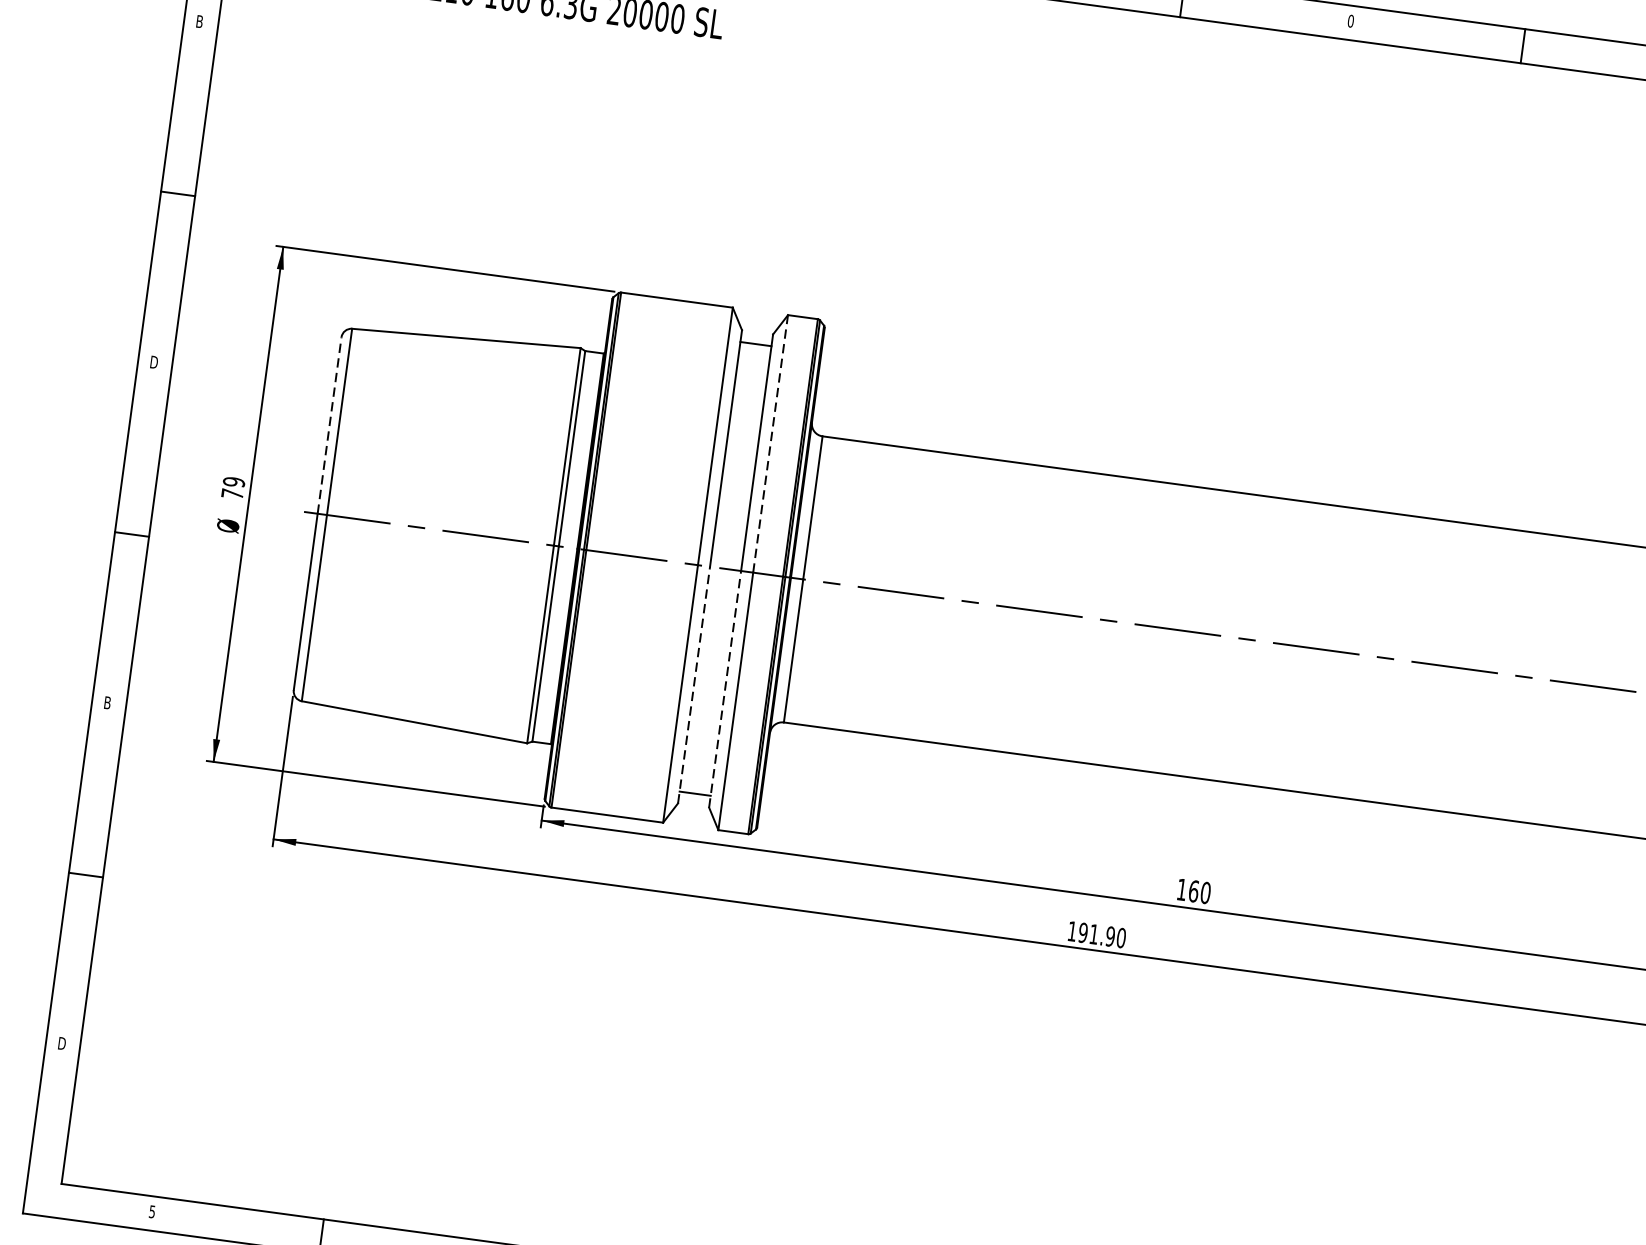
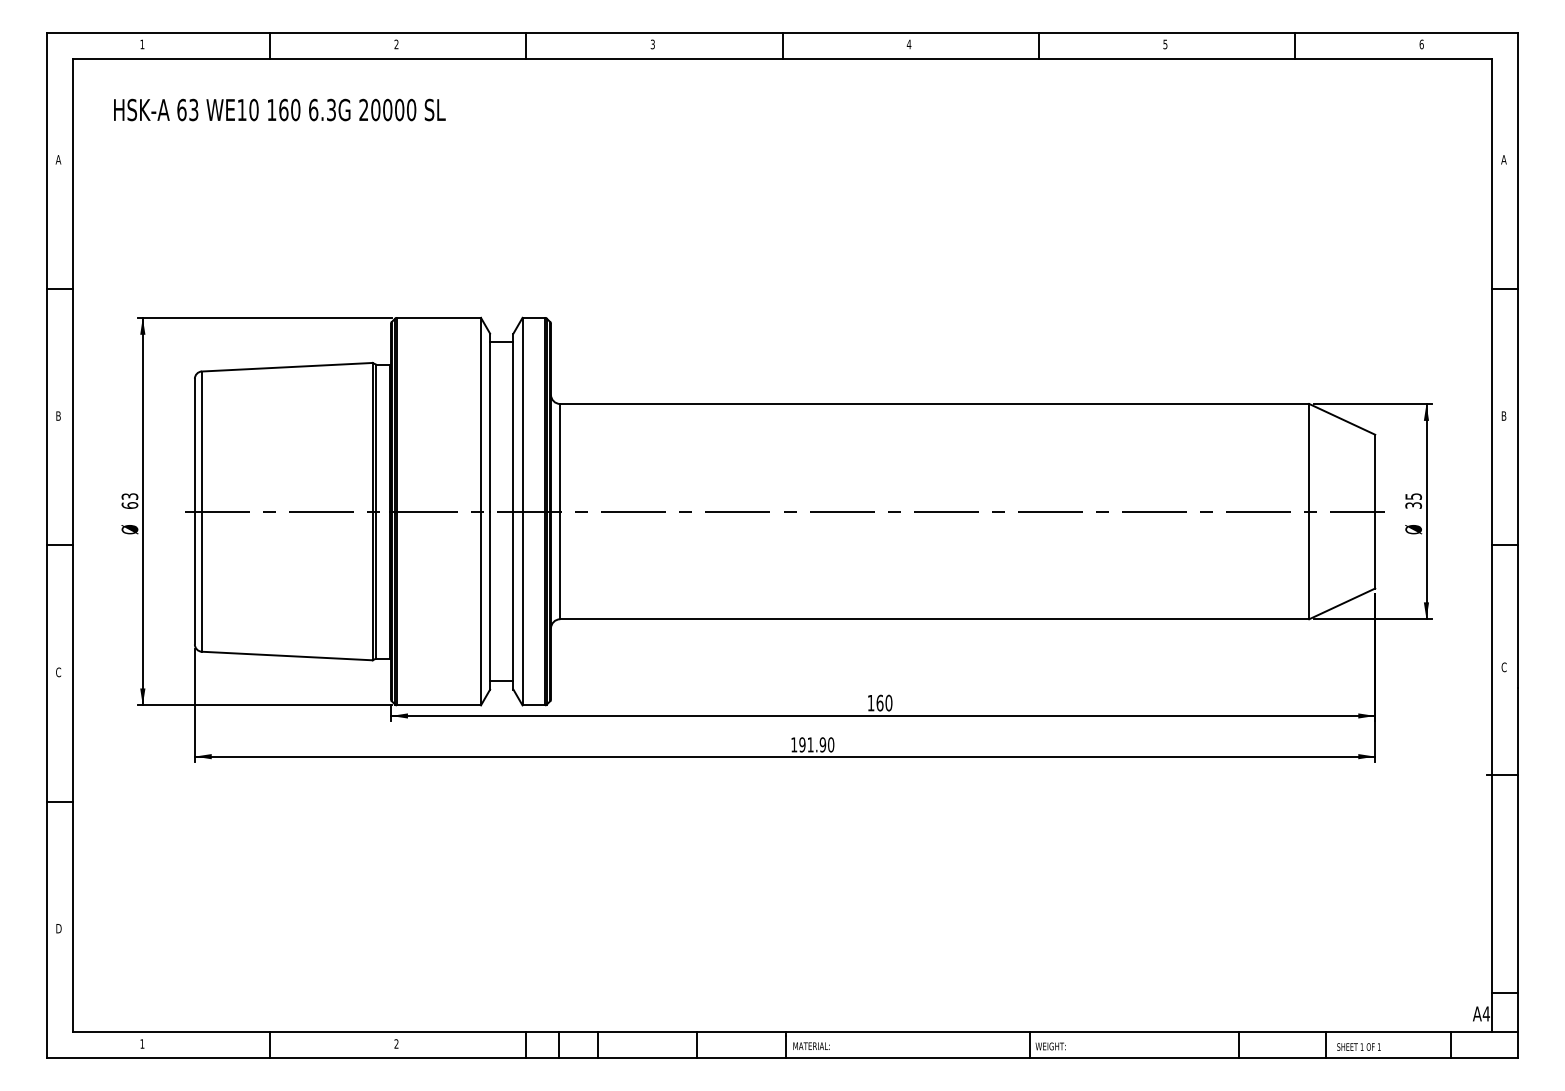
text: (199, 21) -> (58, 159), B -> A
text: (1350, 21) -> (908, 44), 0 -> 4
text: (155, 361) -> (59, 415), D -> B
line: (329, 424) -> (194, 444), dashed -> solid
line: (770, 443) -> (522, 414), dashed -> solid
text: (232, 487) -> (129, 500), 79 -> 63
line: (694, 684) -> (490, 600), dashed -> solid
line: (725, 689) -> (513, 600), dashed -> solid
text: (107, 703) -> (58, 672), B -> C
text: (152, 1211) -> (142, 1043), 5 -> 1

